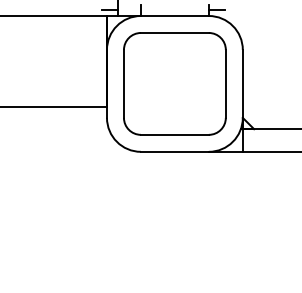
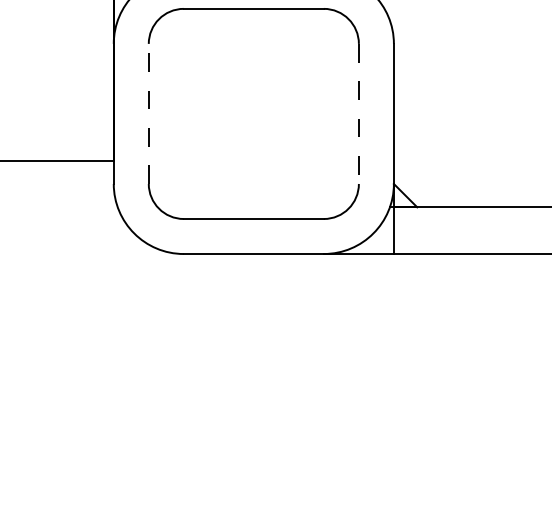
line: (123, 83) -> (147, 113), solid -> dashed
line: (225, 83) -> (358, 113), solid -> dashed

